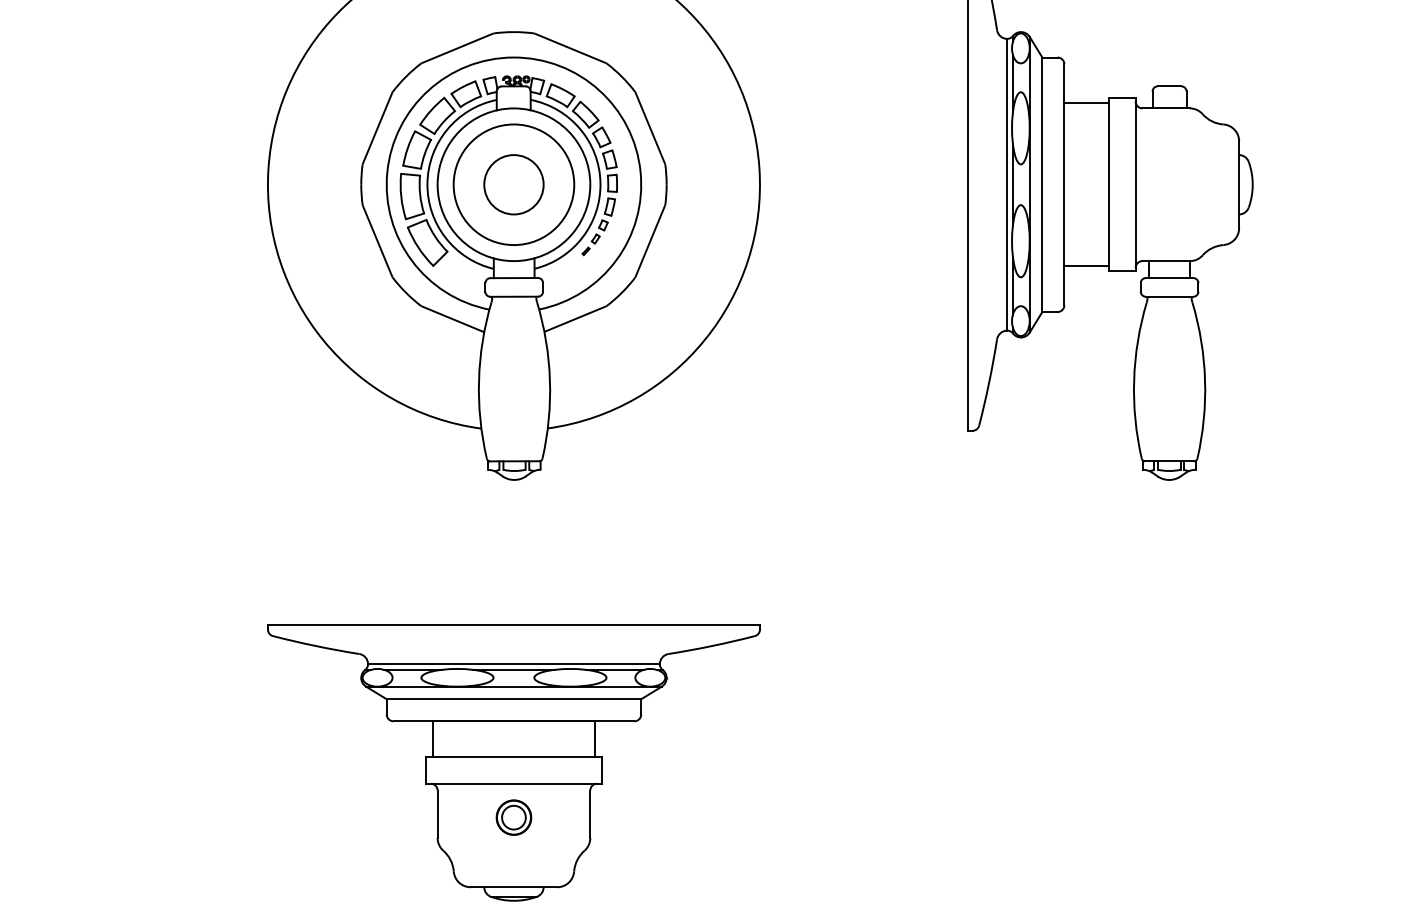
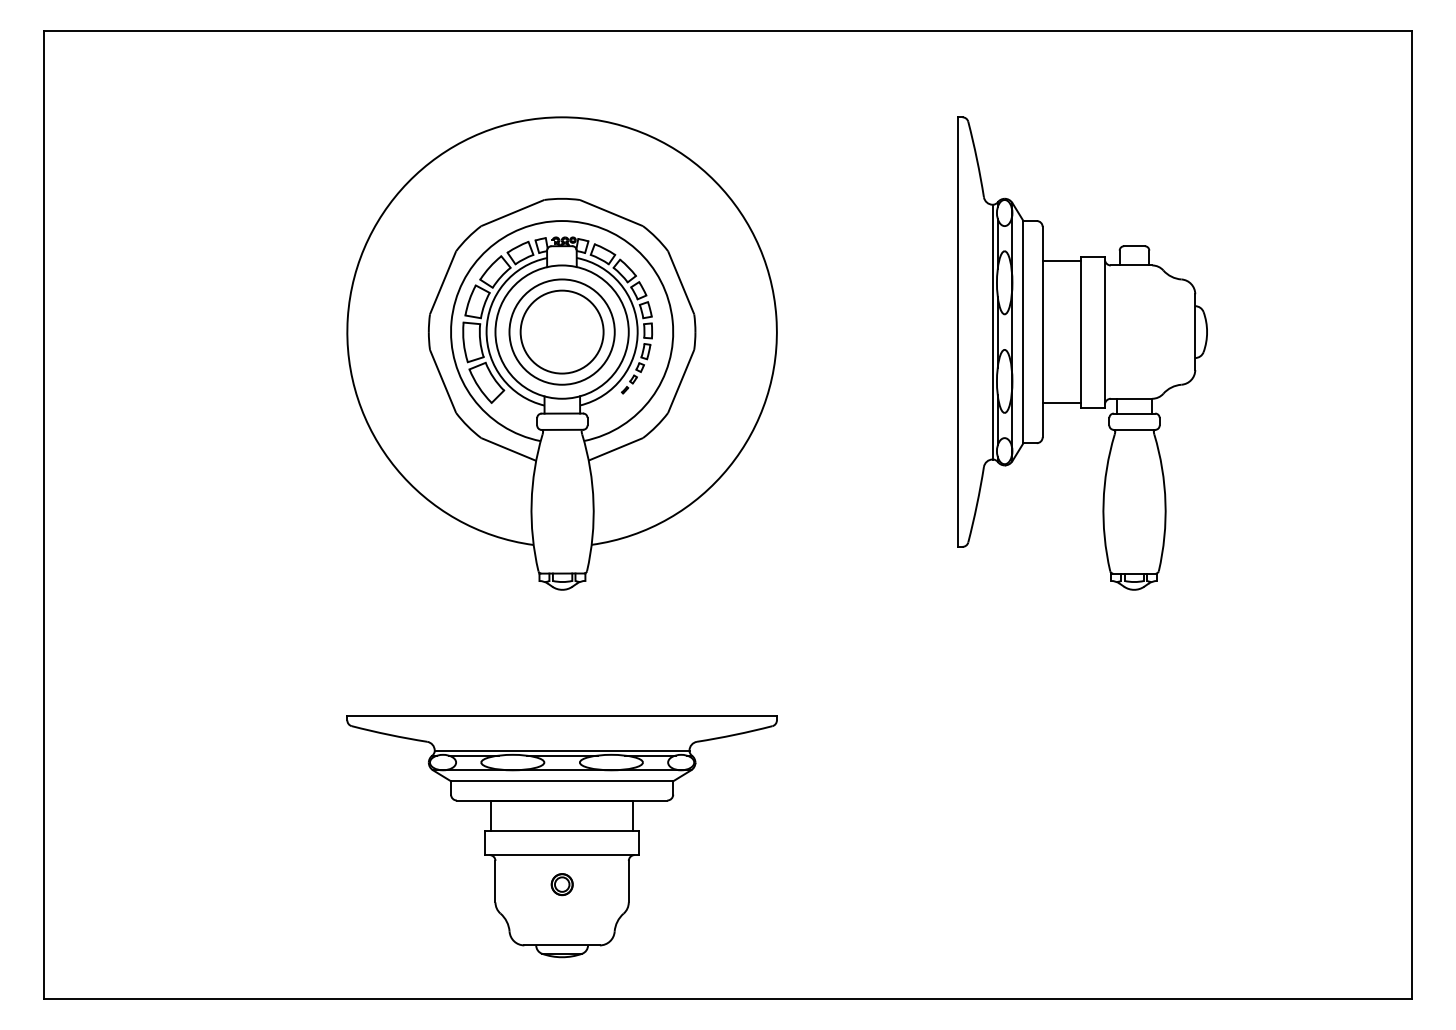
circle: (514, 185) -> (562, 332), size x1.6
part: (514, 817) -> (562, 884), size x0.7

